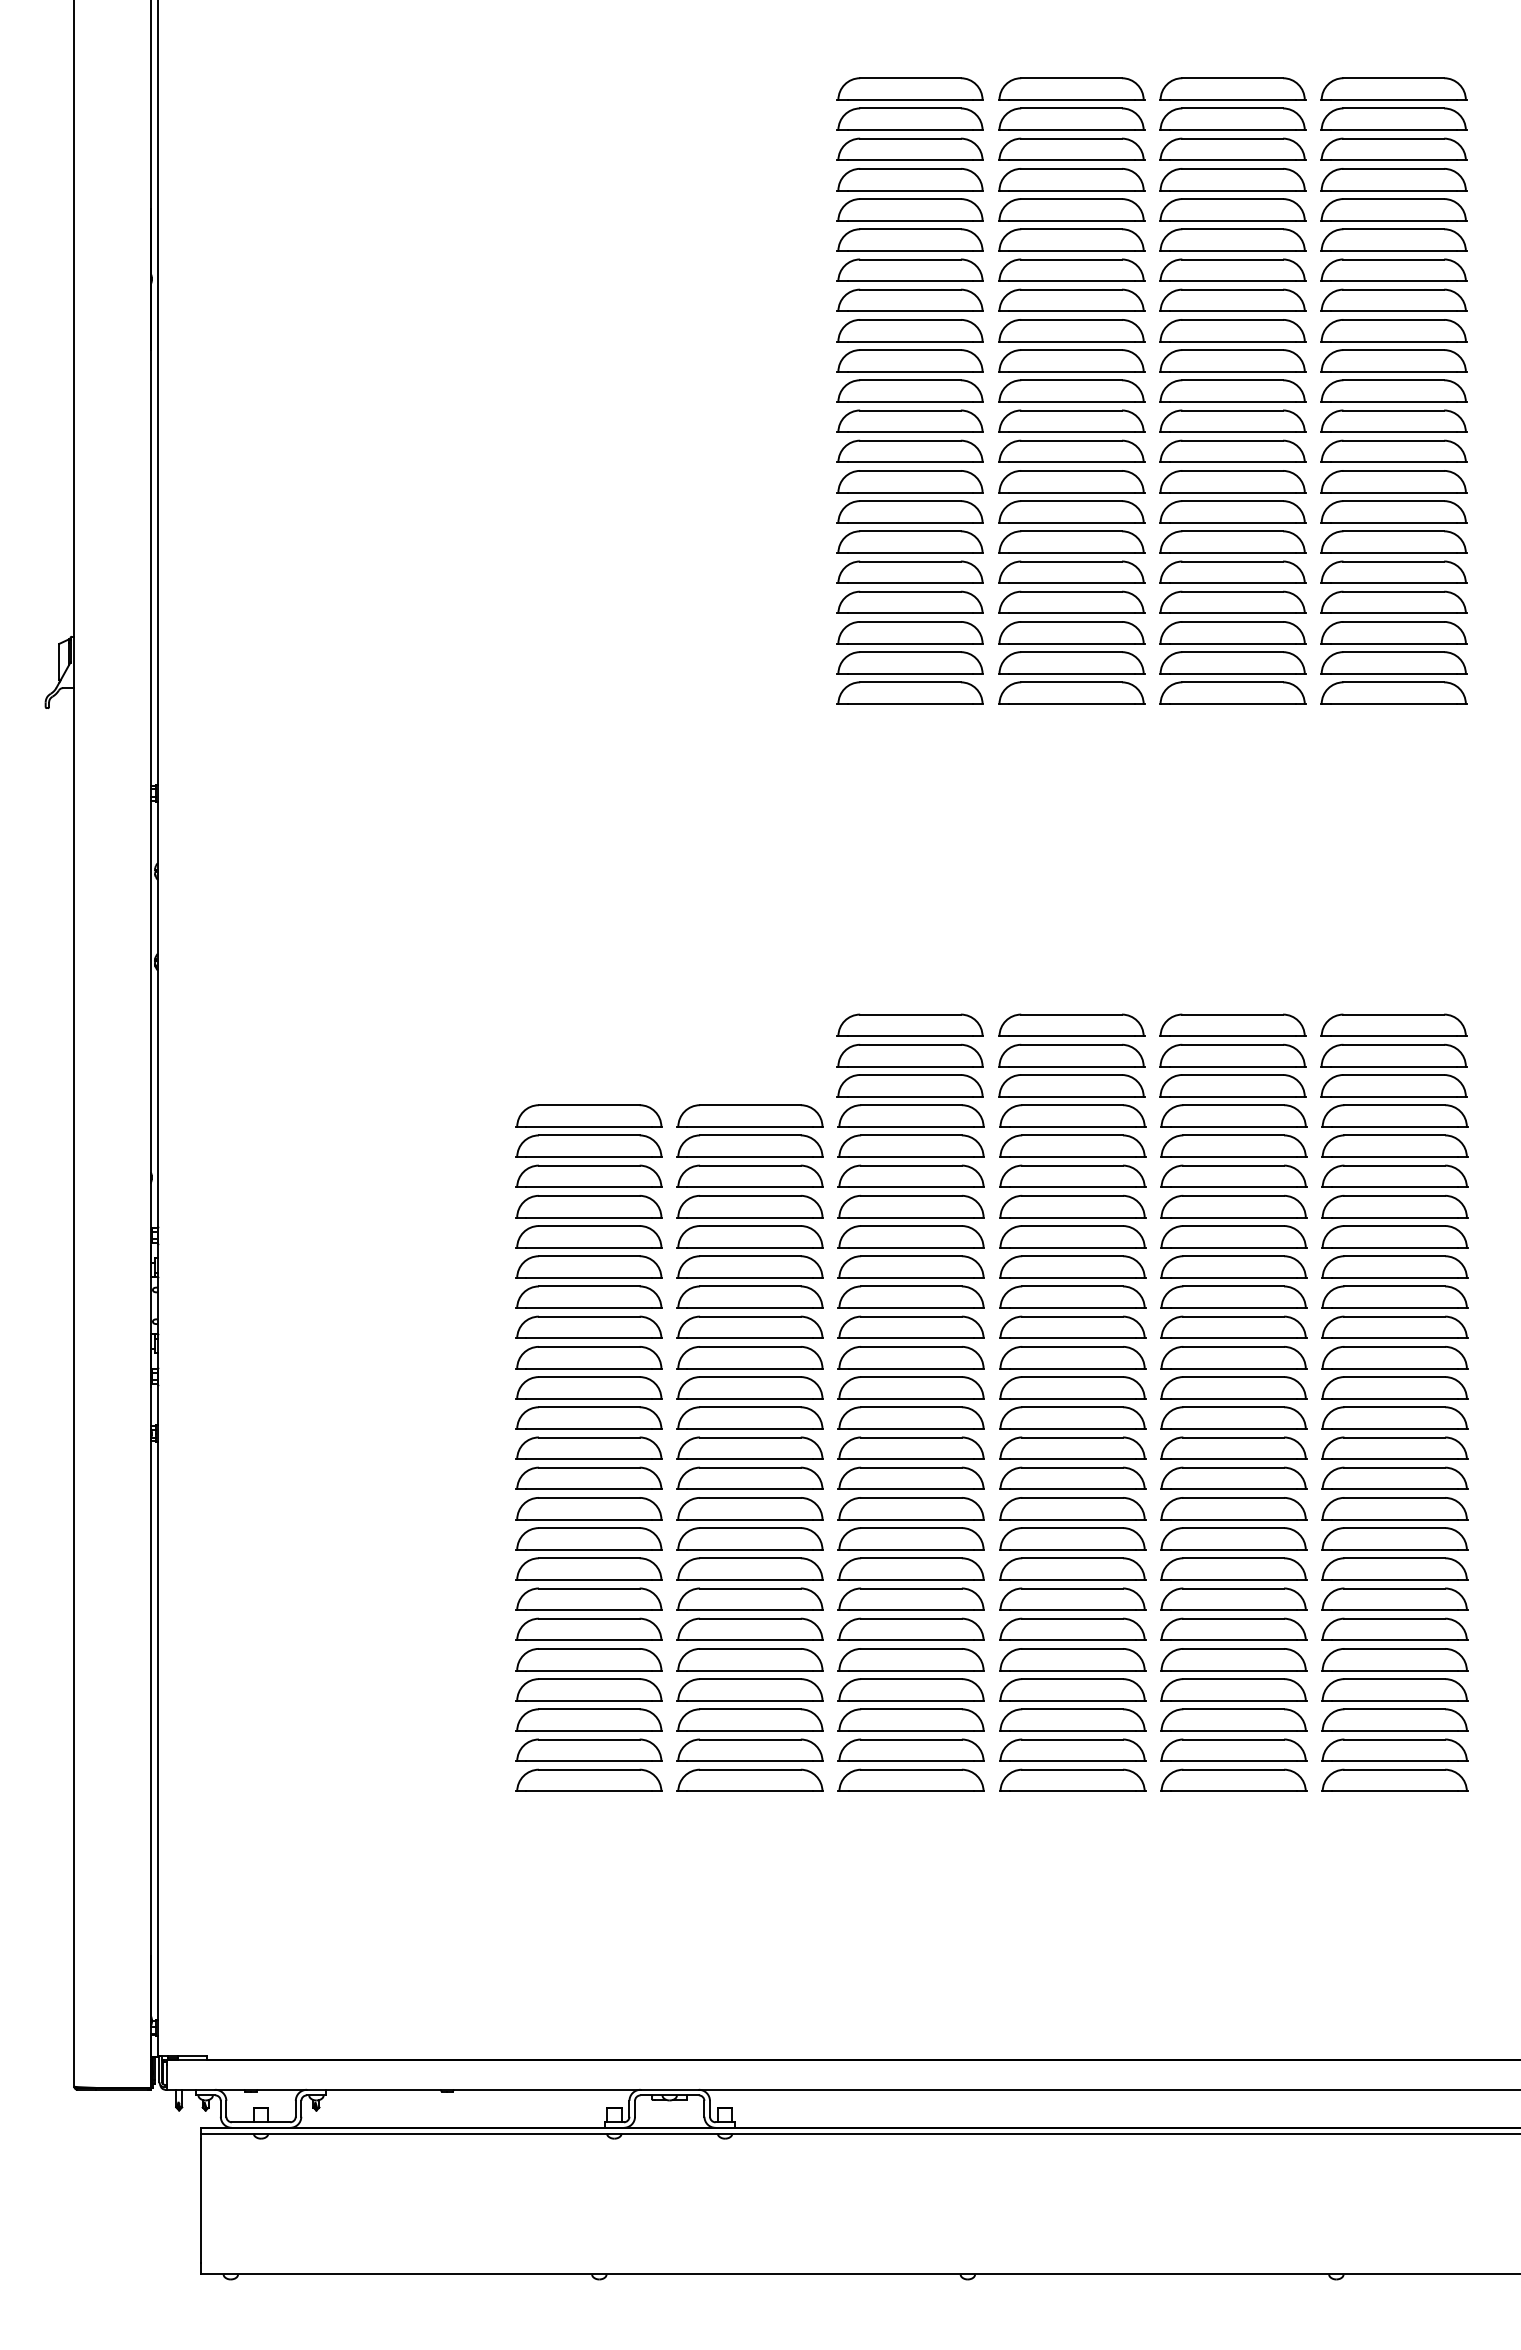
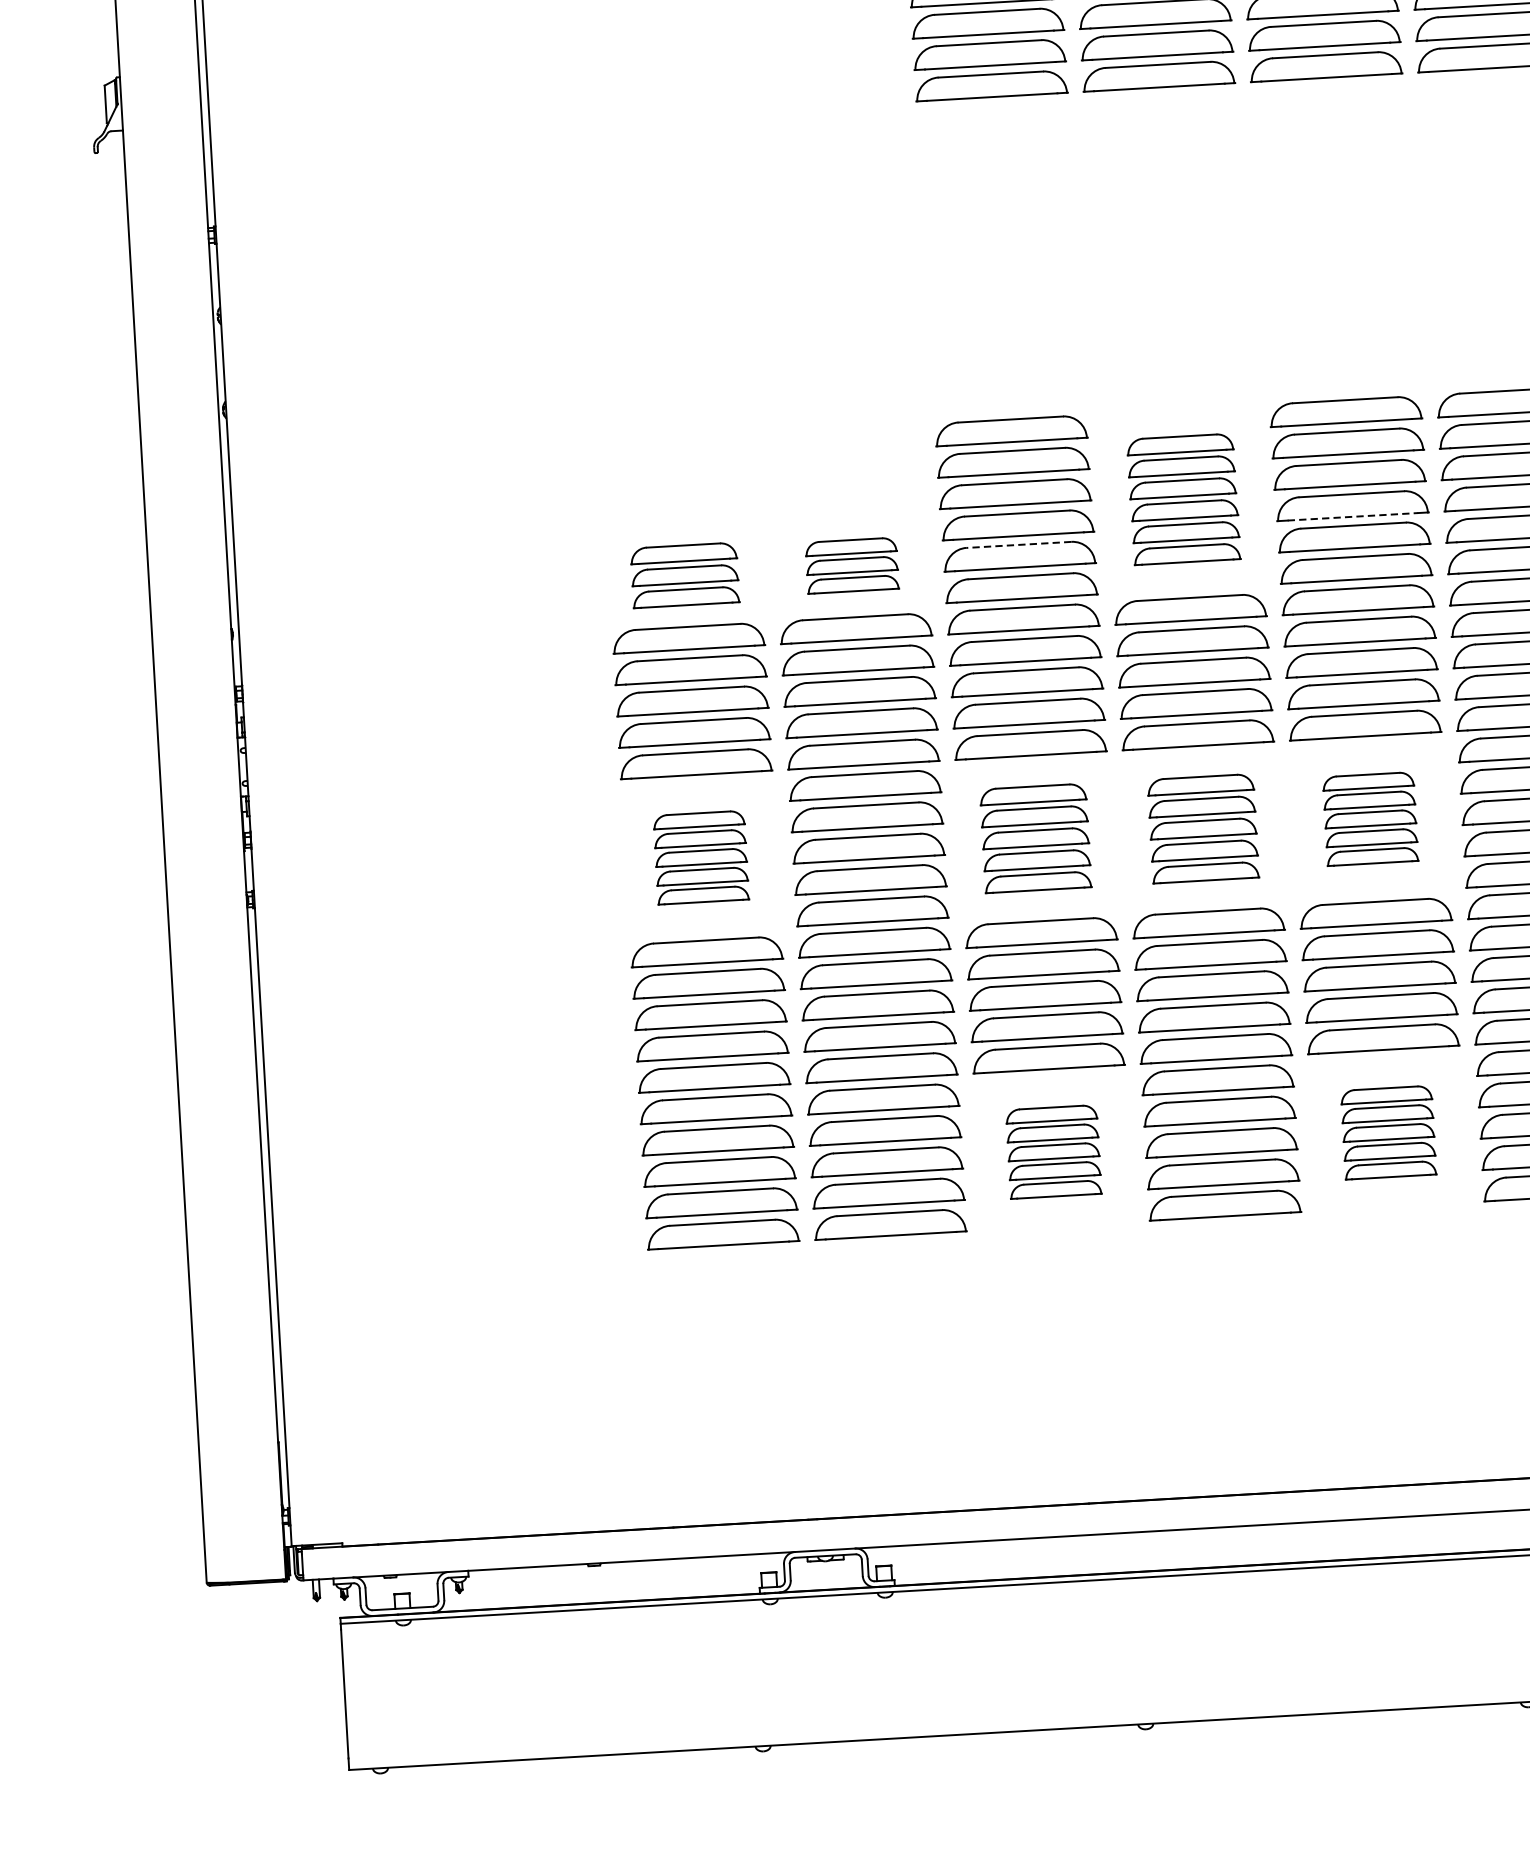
part: (1072, 1100) -> (1184, 498), size x0.7
line: (1233, 1126) -> (1352, 516), solid -> dashed
line: (911, 1135) -> (1019, 544), solid -> dashed
part: (588, 1145) -> (684, 574), size x0.7
part: (749, 1145) -> (851, 565), size x0.6
part: (588, 1417) -> (700, 857), size x0.6
part: (910, 1417) -> (1034, 837), size x0.7
part: (1072, 1417) -> (1203, 828), size x0.7
part: (1233, 1417) -> (1370, 818), size x0.6
part: (910, 1719) -> (1052, 1151), size x0.6
part: (1233, 1719) -> (1388, 1132), size x0.6

